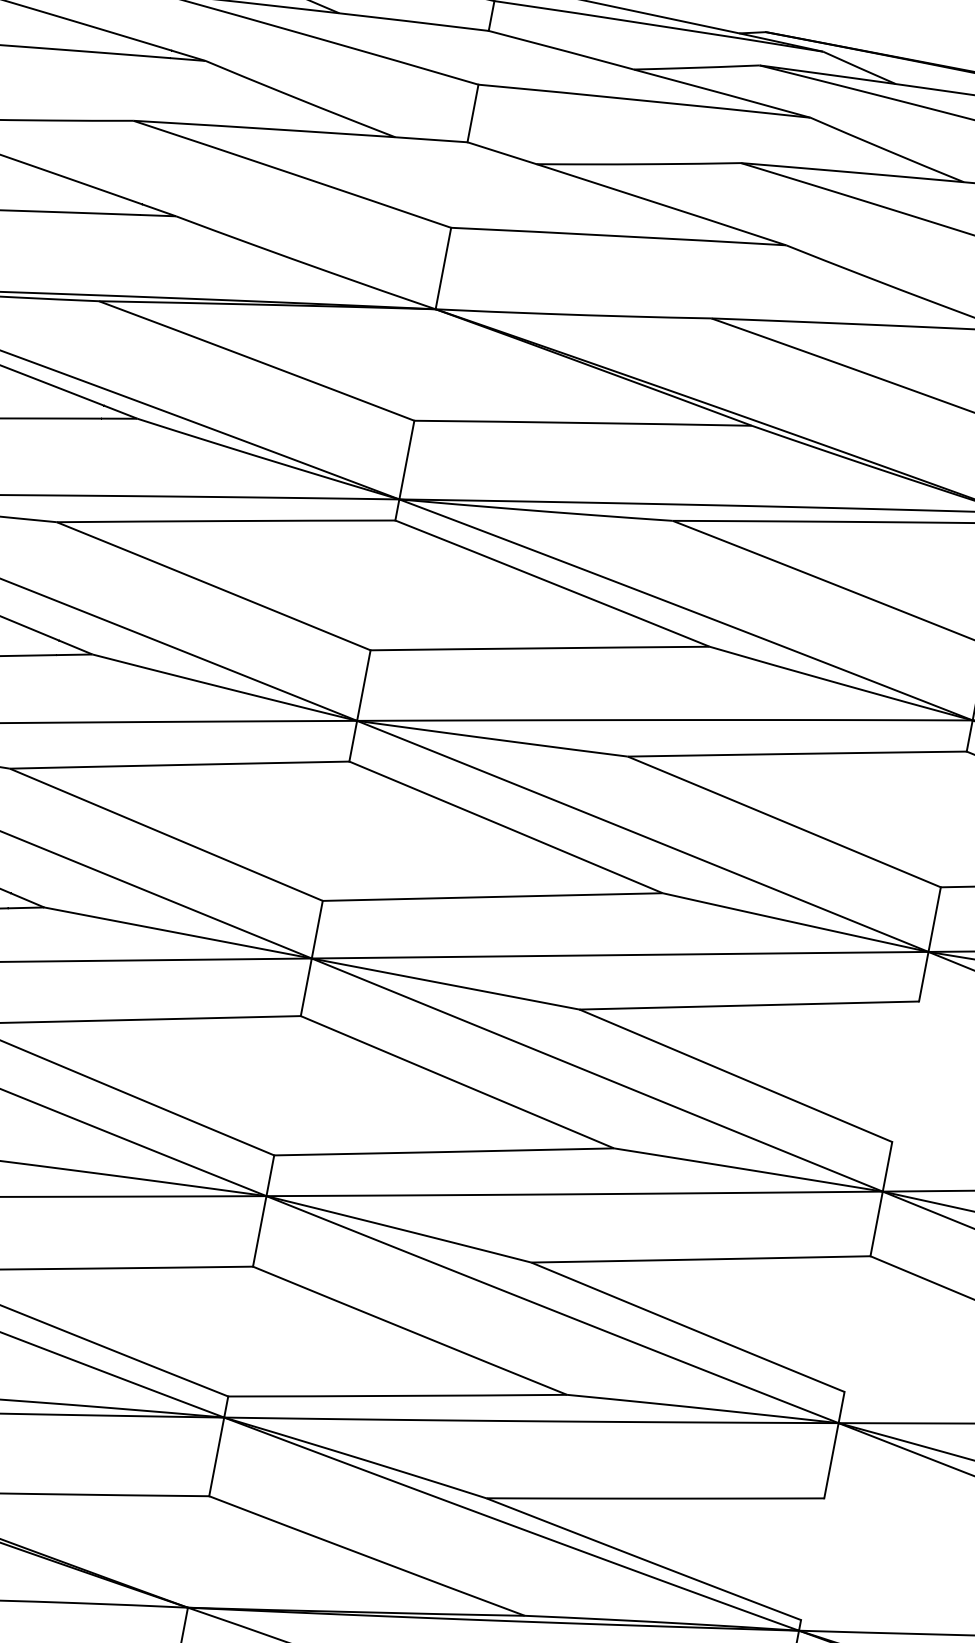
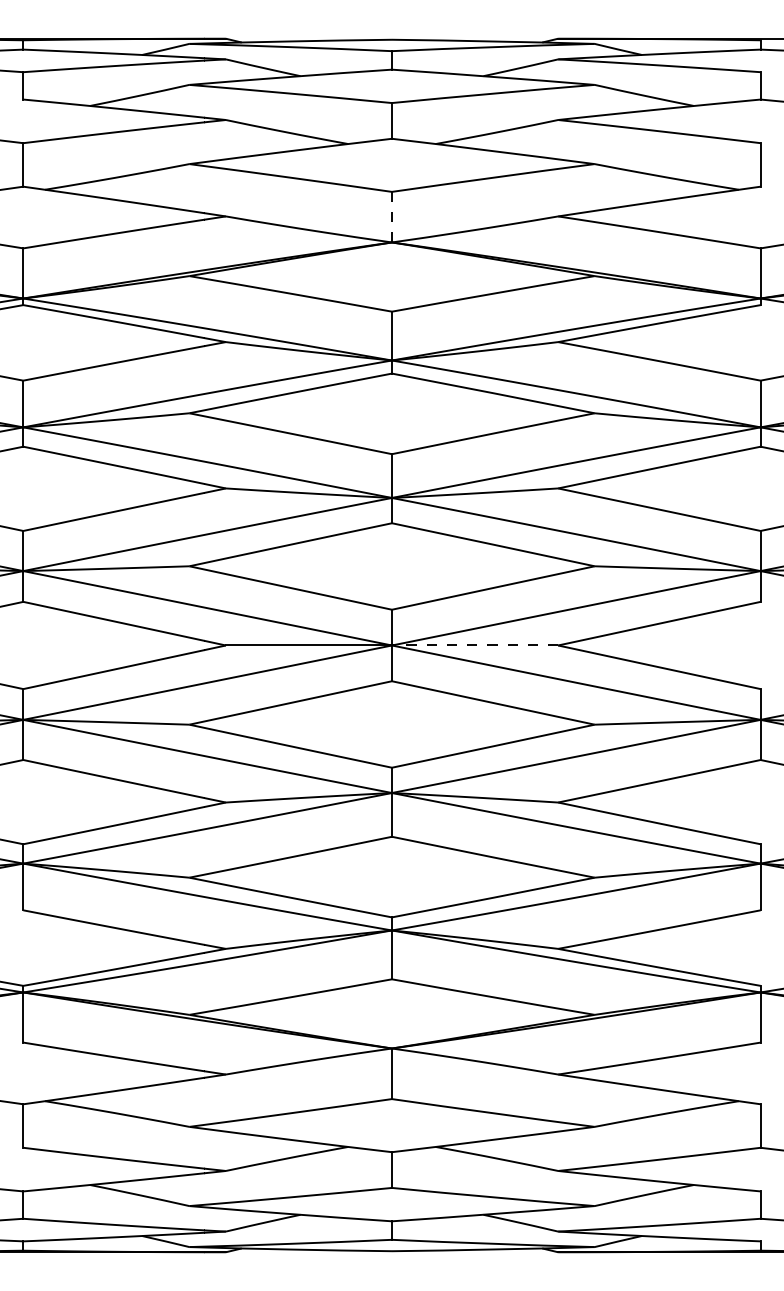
line: (442, 267) -> (391, 216), solid -> dashed
line: (444, 983) -> (474, 645), solid -> dashed

